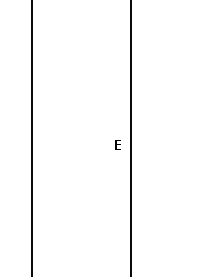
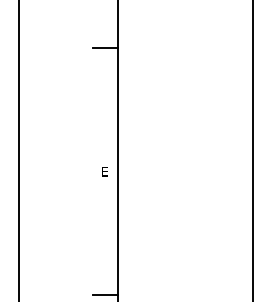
line: (118, 20) -> (105, 47), added
line: (118, 267) -> (105, 294), added

